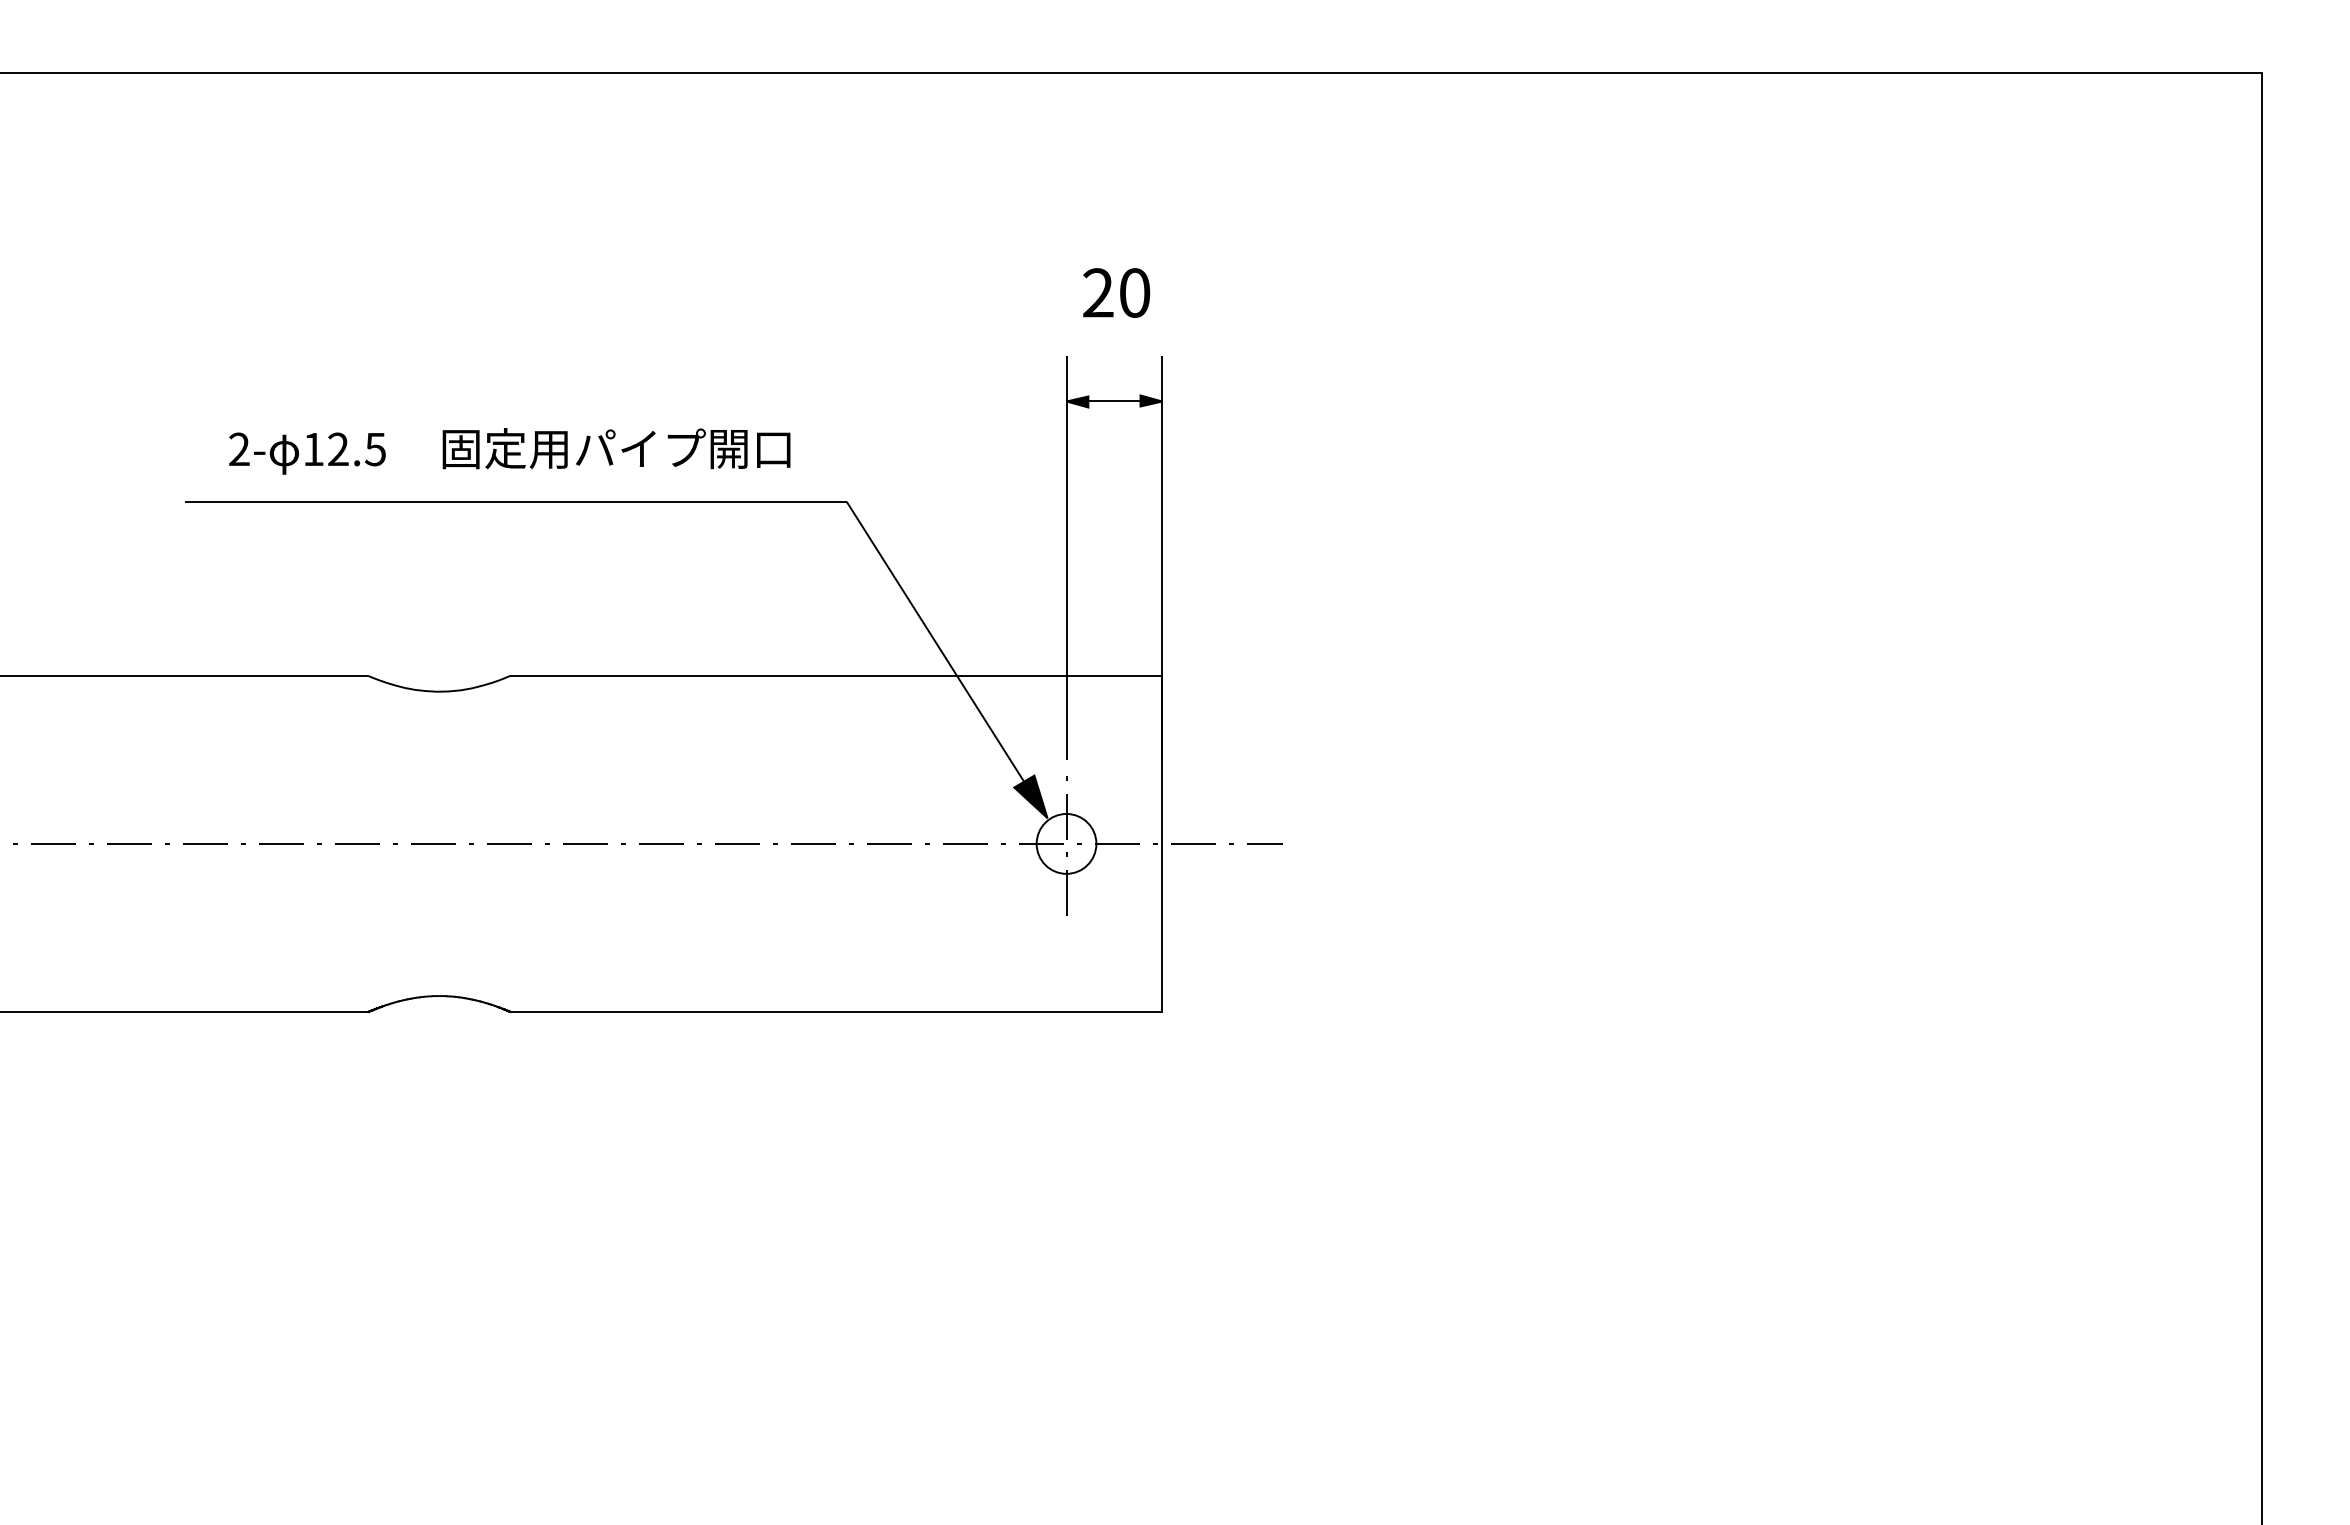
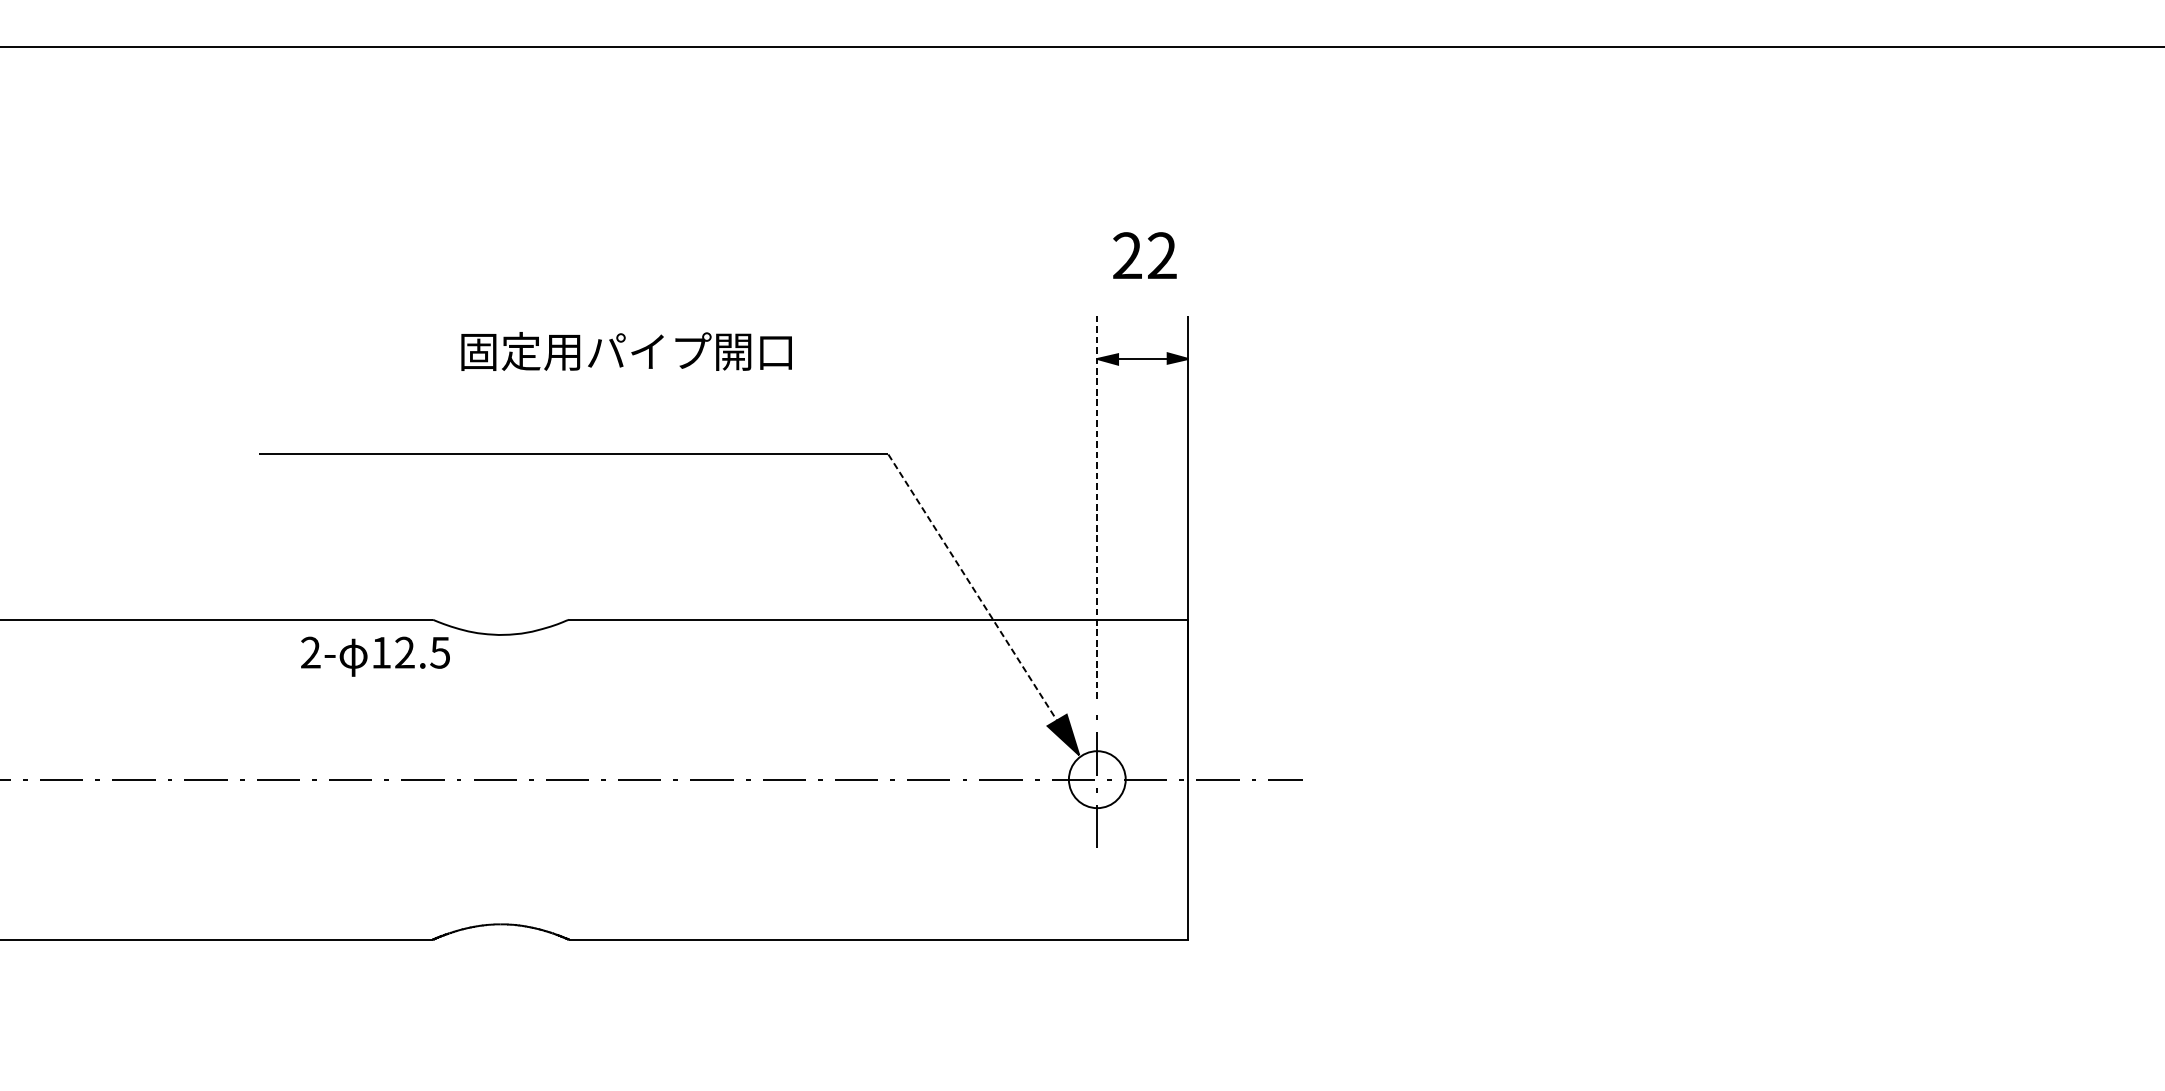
text: (1134, 292) -> (1161, 255), 20 -> 22
text: (616, 448) -> (626, 351), moved
text: (307, 453) -> (375, 656), moved
line: (1066, 558) -> (1097, 508), solid -> dashed
line: (939, 648) -> (976, 593), solid -> dashed

